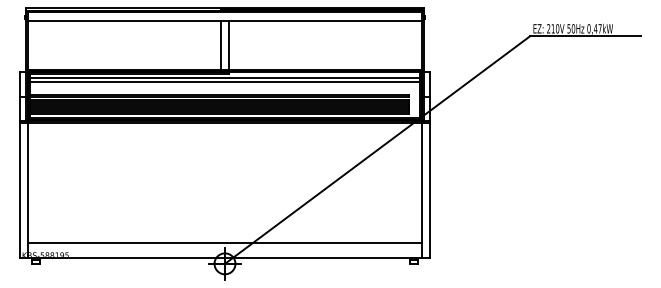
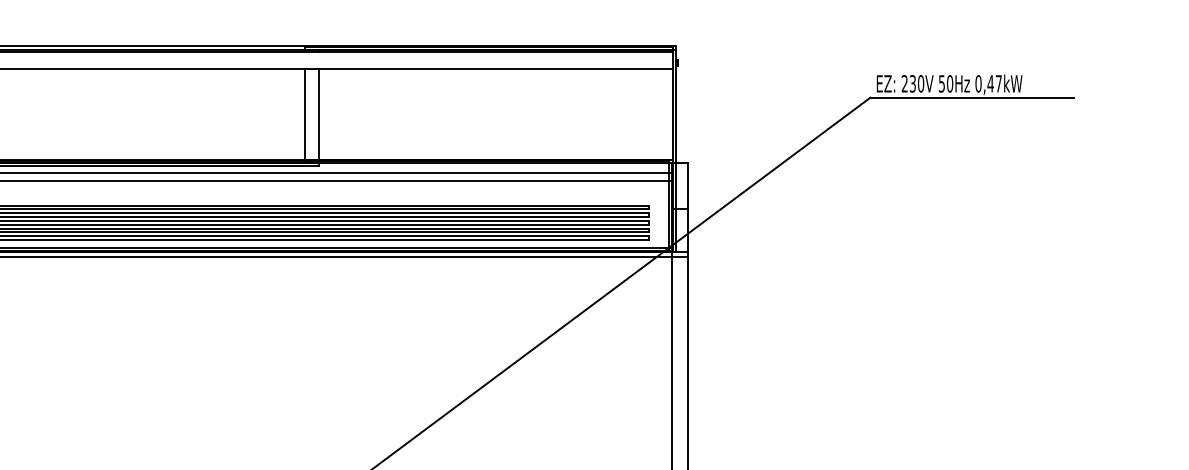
text: (552, 28) -> (911, 83), 210V -> 230V

